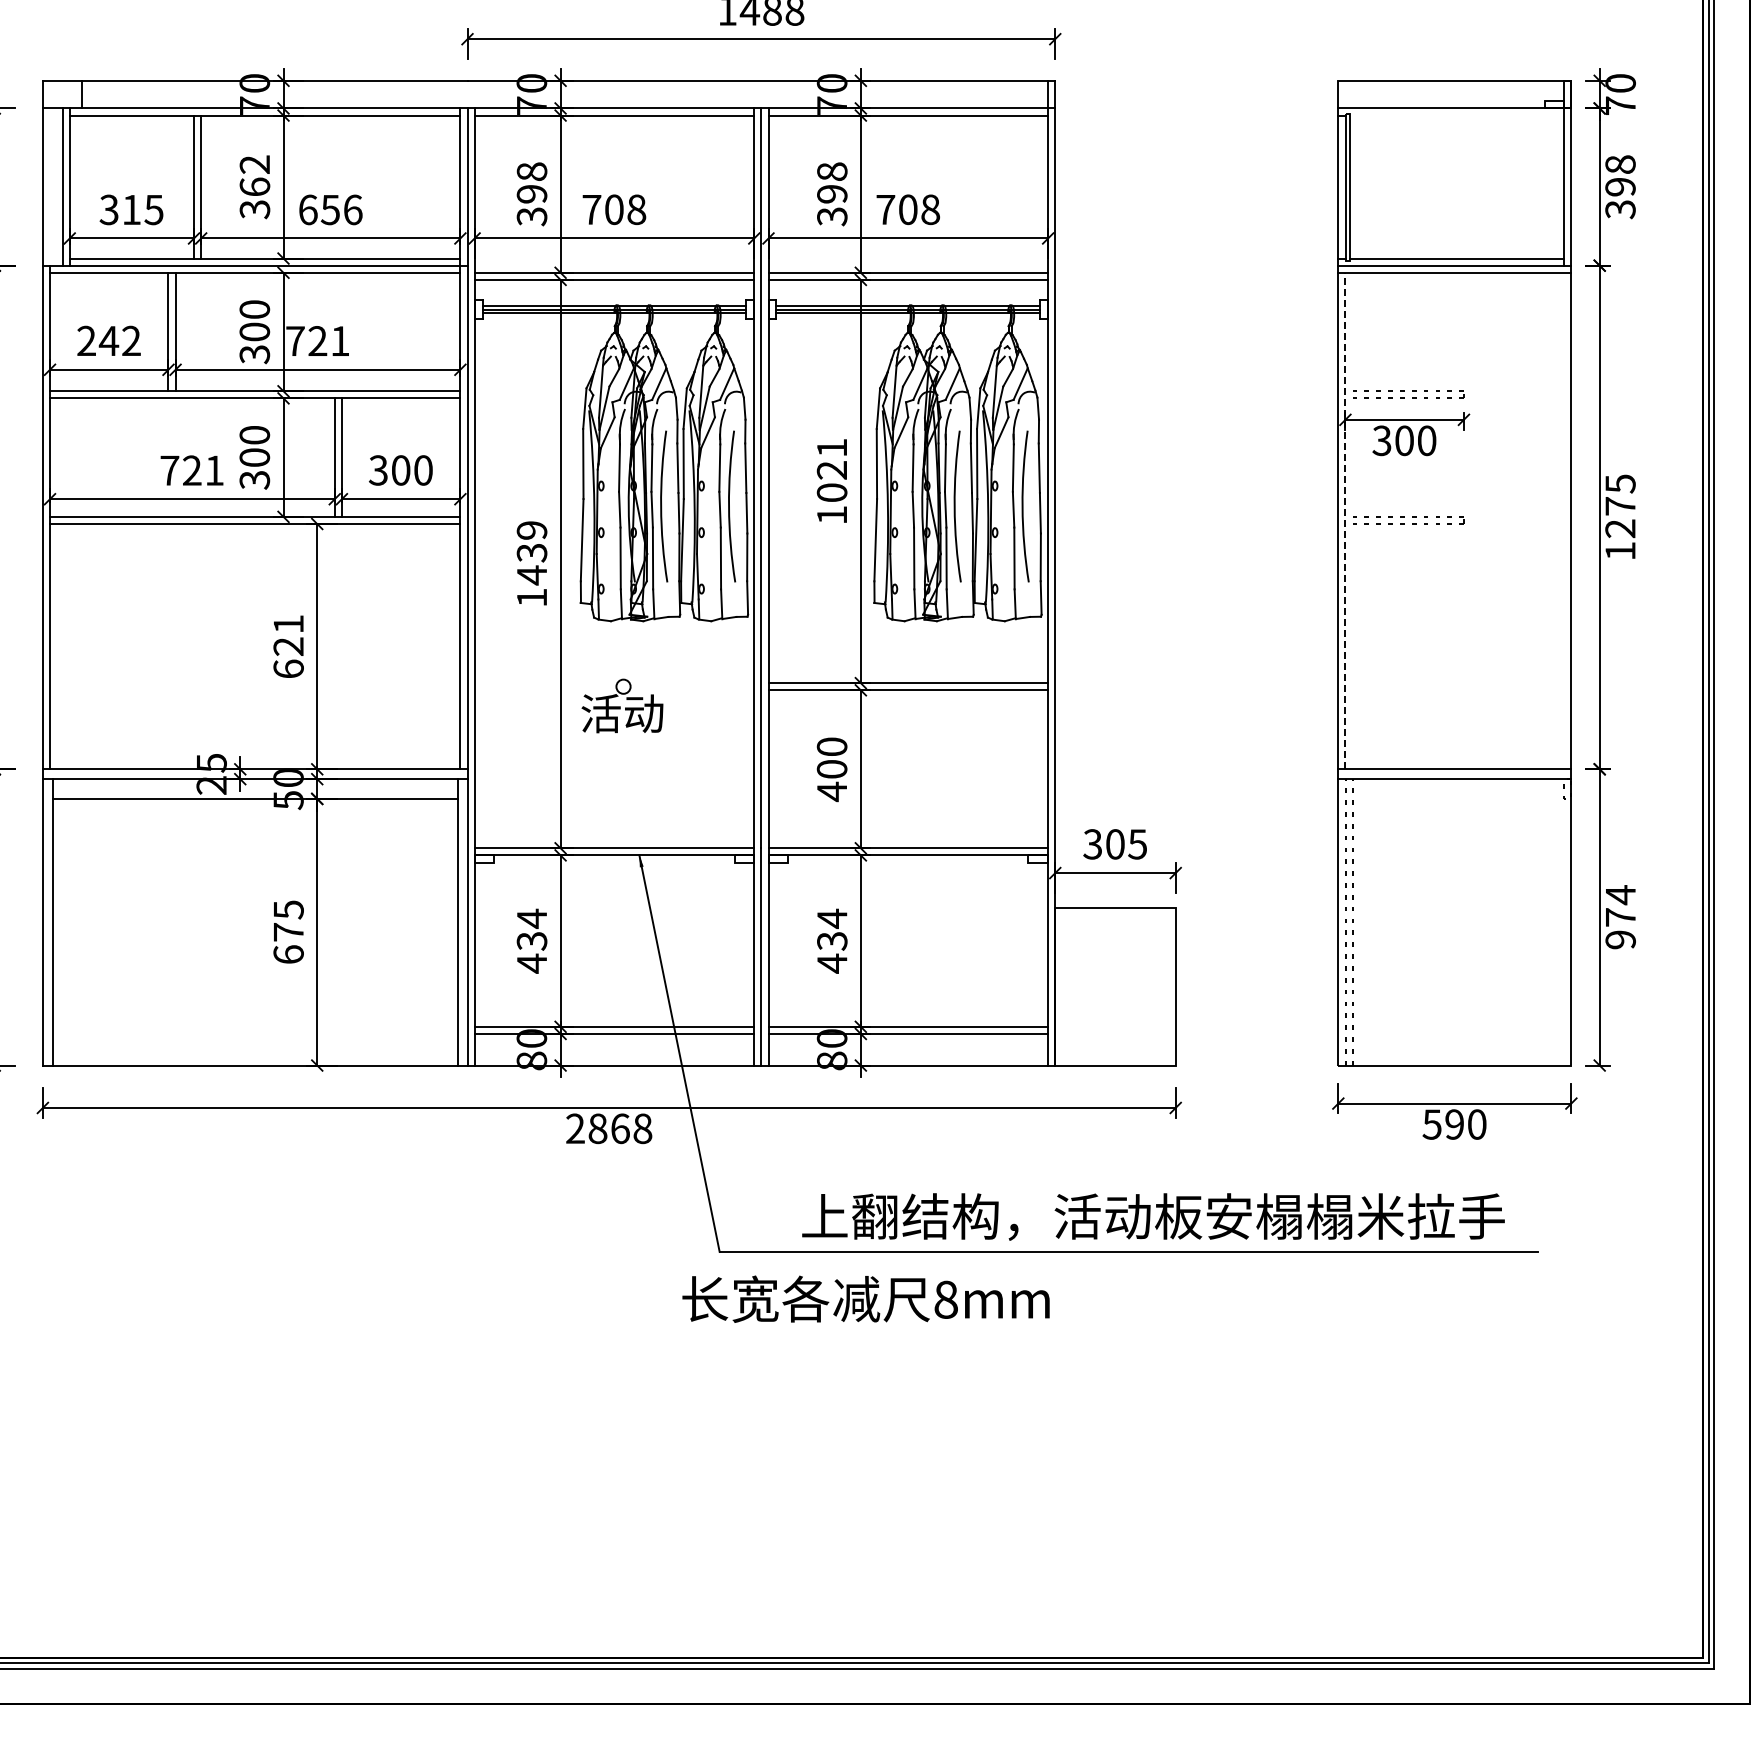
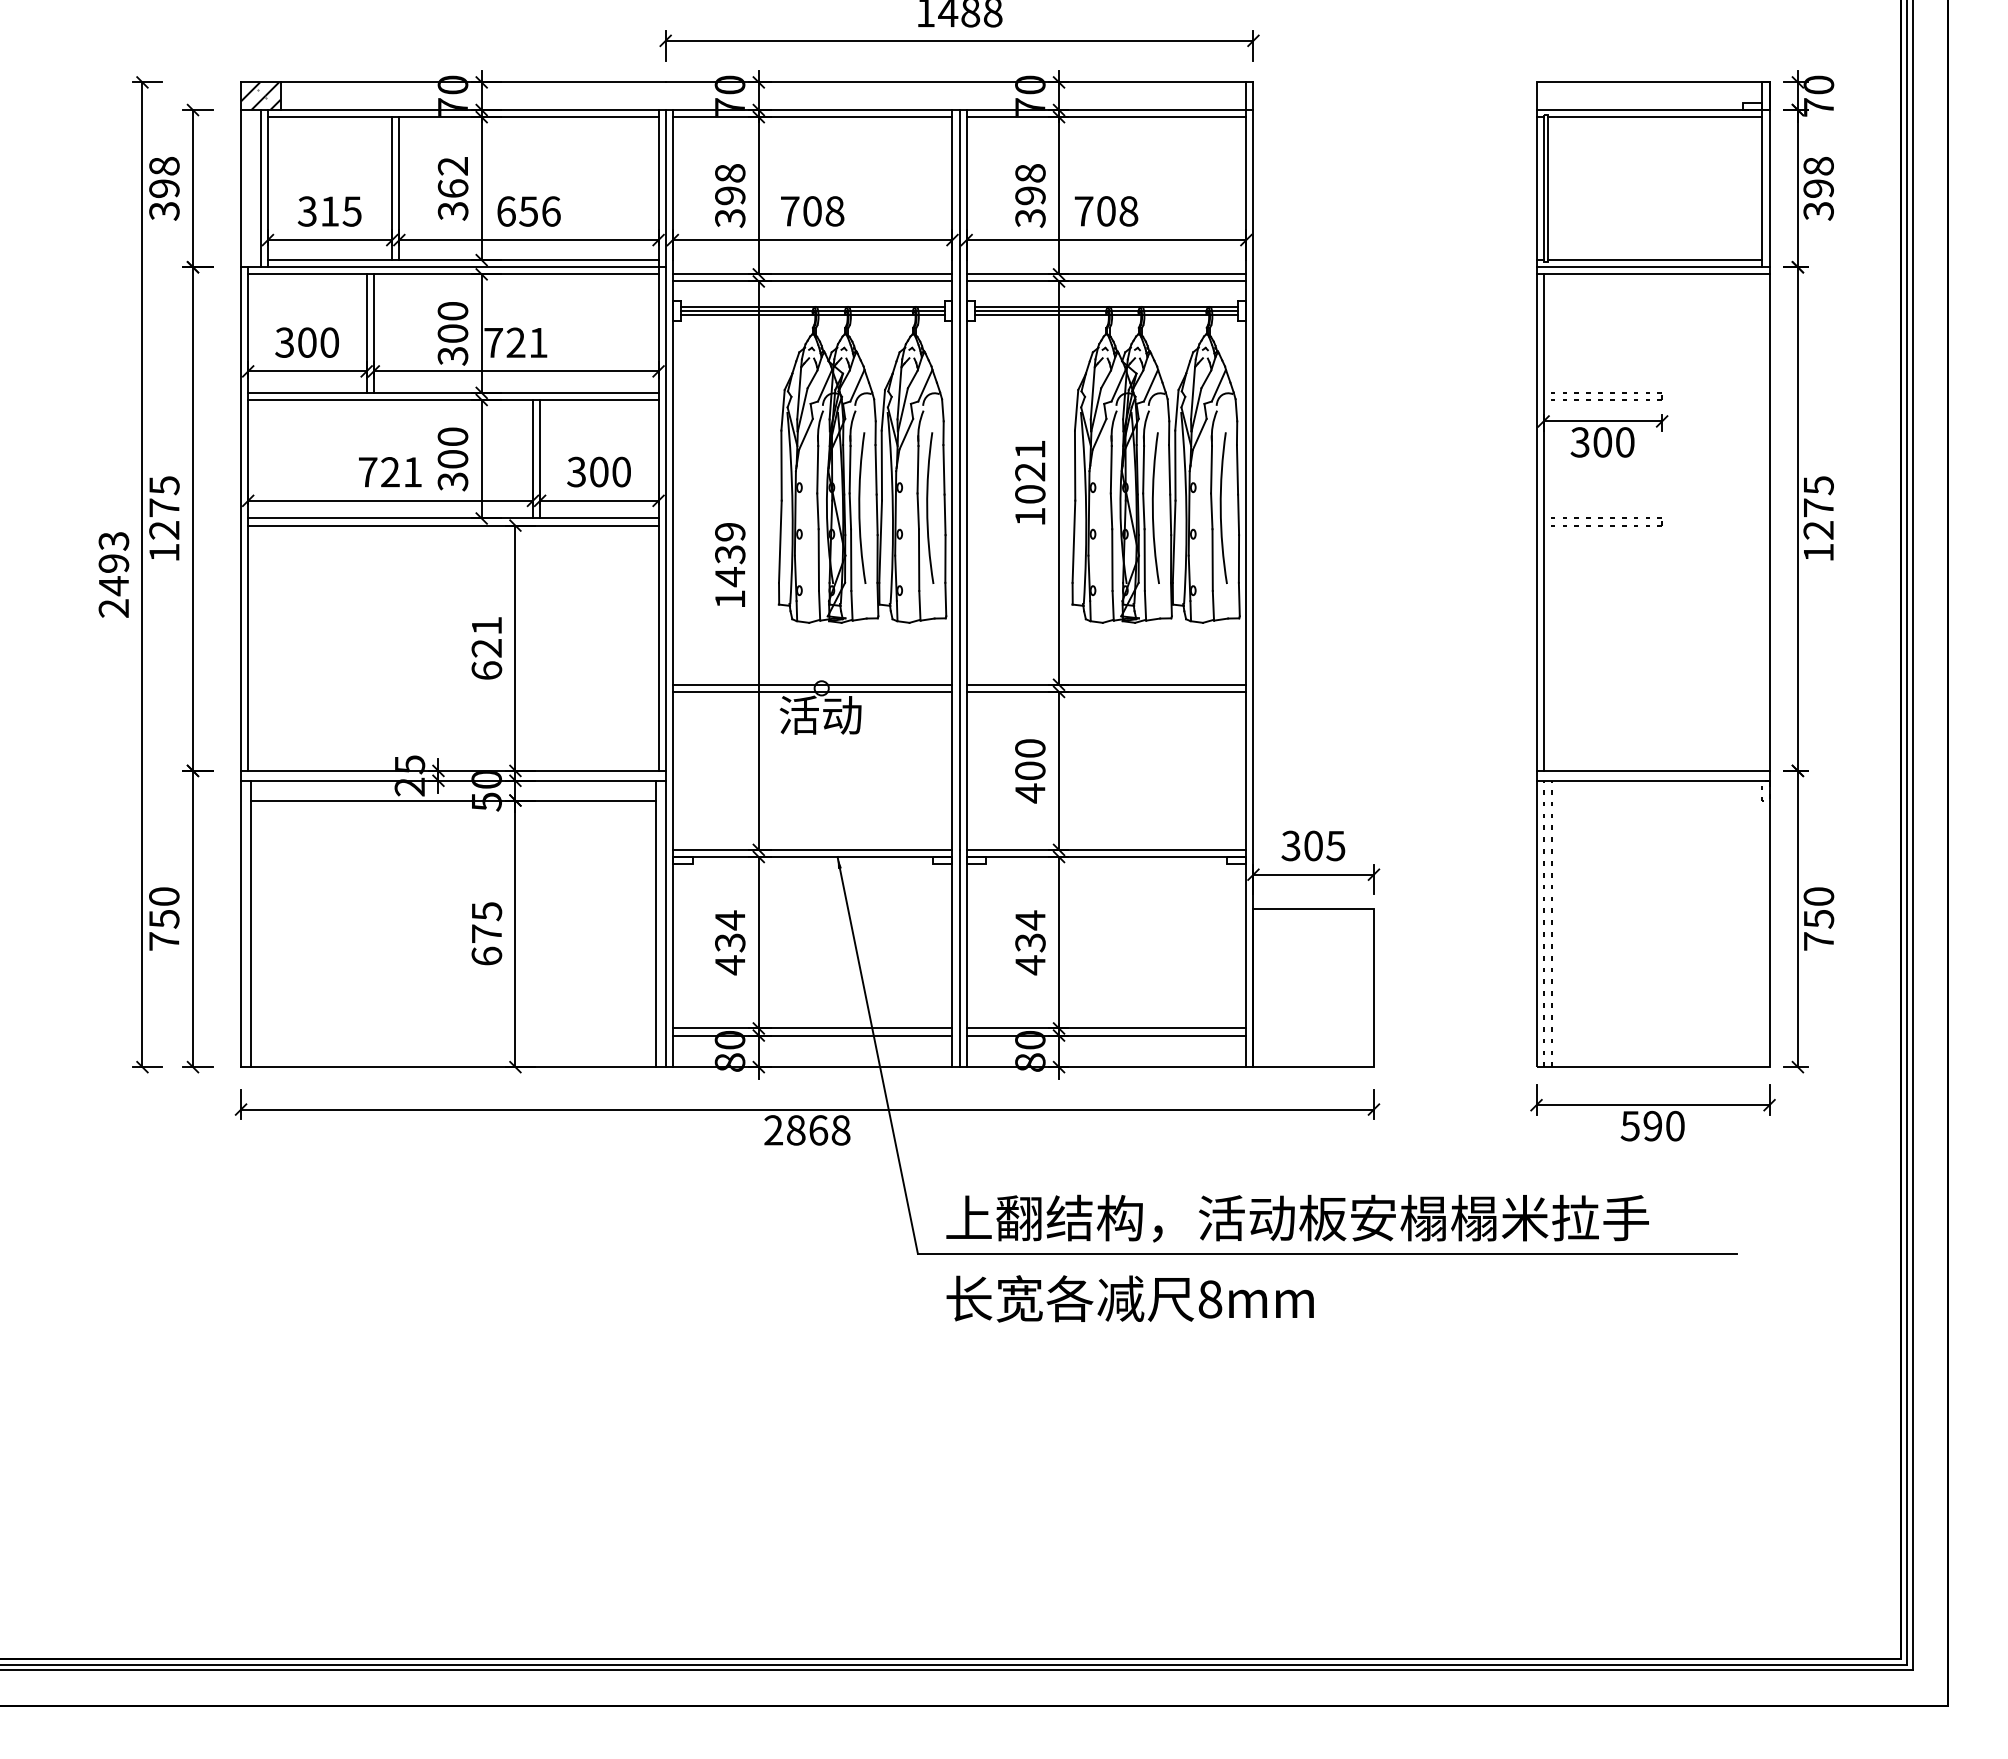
hatch: (62, 94) -> (260, 96), added
line: (1456, 115) -> (1654, 117), added
text: (108, 340) -> (306, 342), 242 -> 300
line: (1345, 520) -> (1543, 522), dashed -> solid
line: (614, 682) -> (812, 684), added
line: (614, 689) -> (812, 691), added
text: (1620, 916) -> (1818, 918), 974 -> 750
text: (1153, 1216) -> (1297, 1218), moved
text: (865, 1298) -> (1129, 1298), moved

